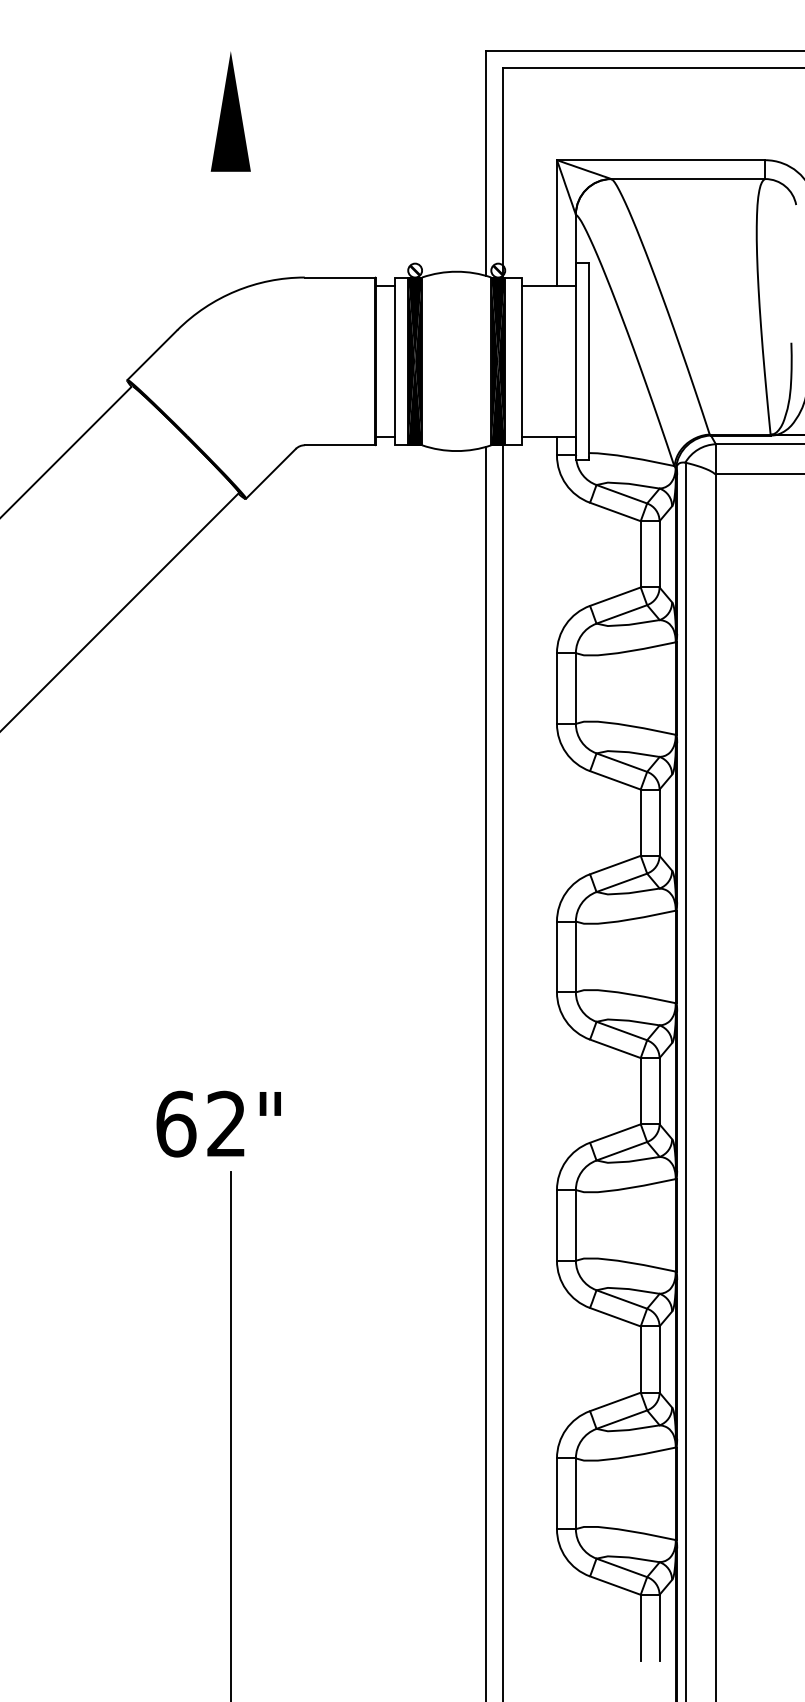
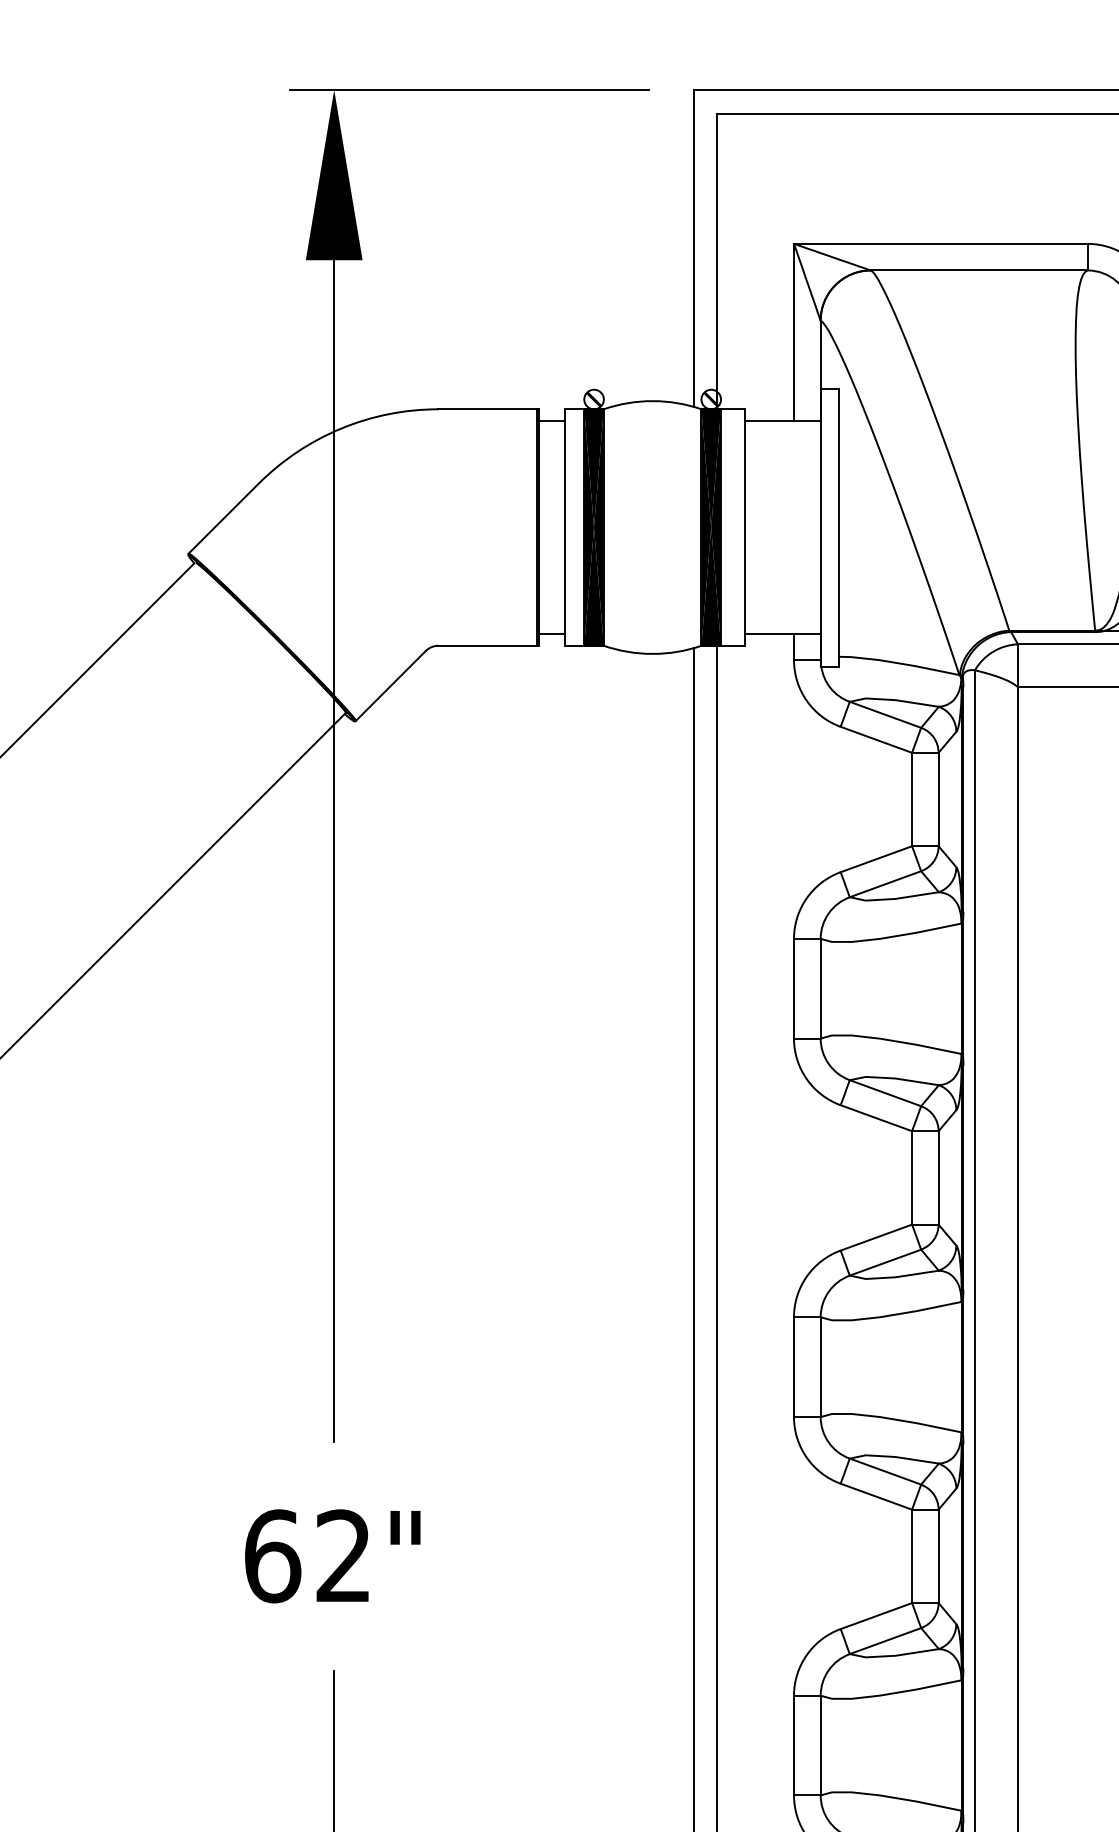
line: (326, 51) -> (469, 90), added
line: (230, 590) -> (333, 850), added
text: (218, 1123) -> (332, 1555), moved

